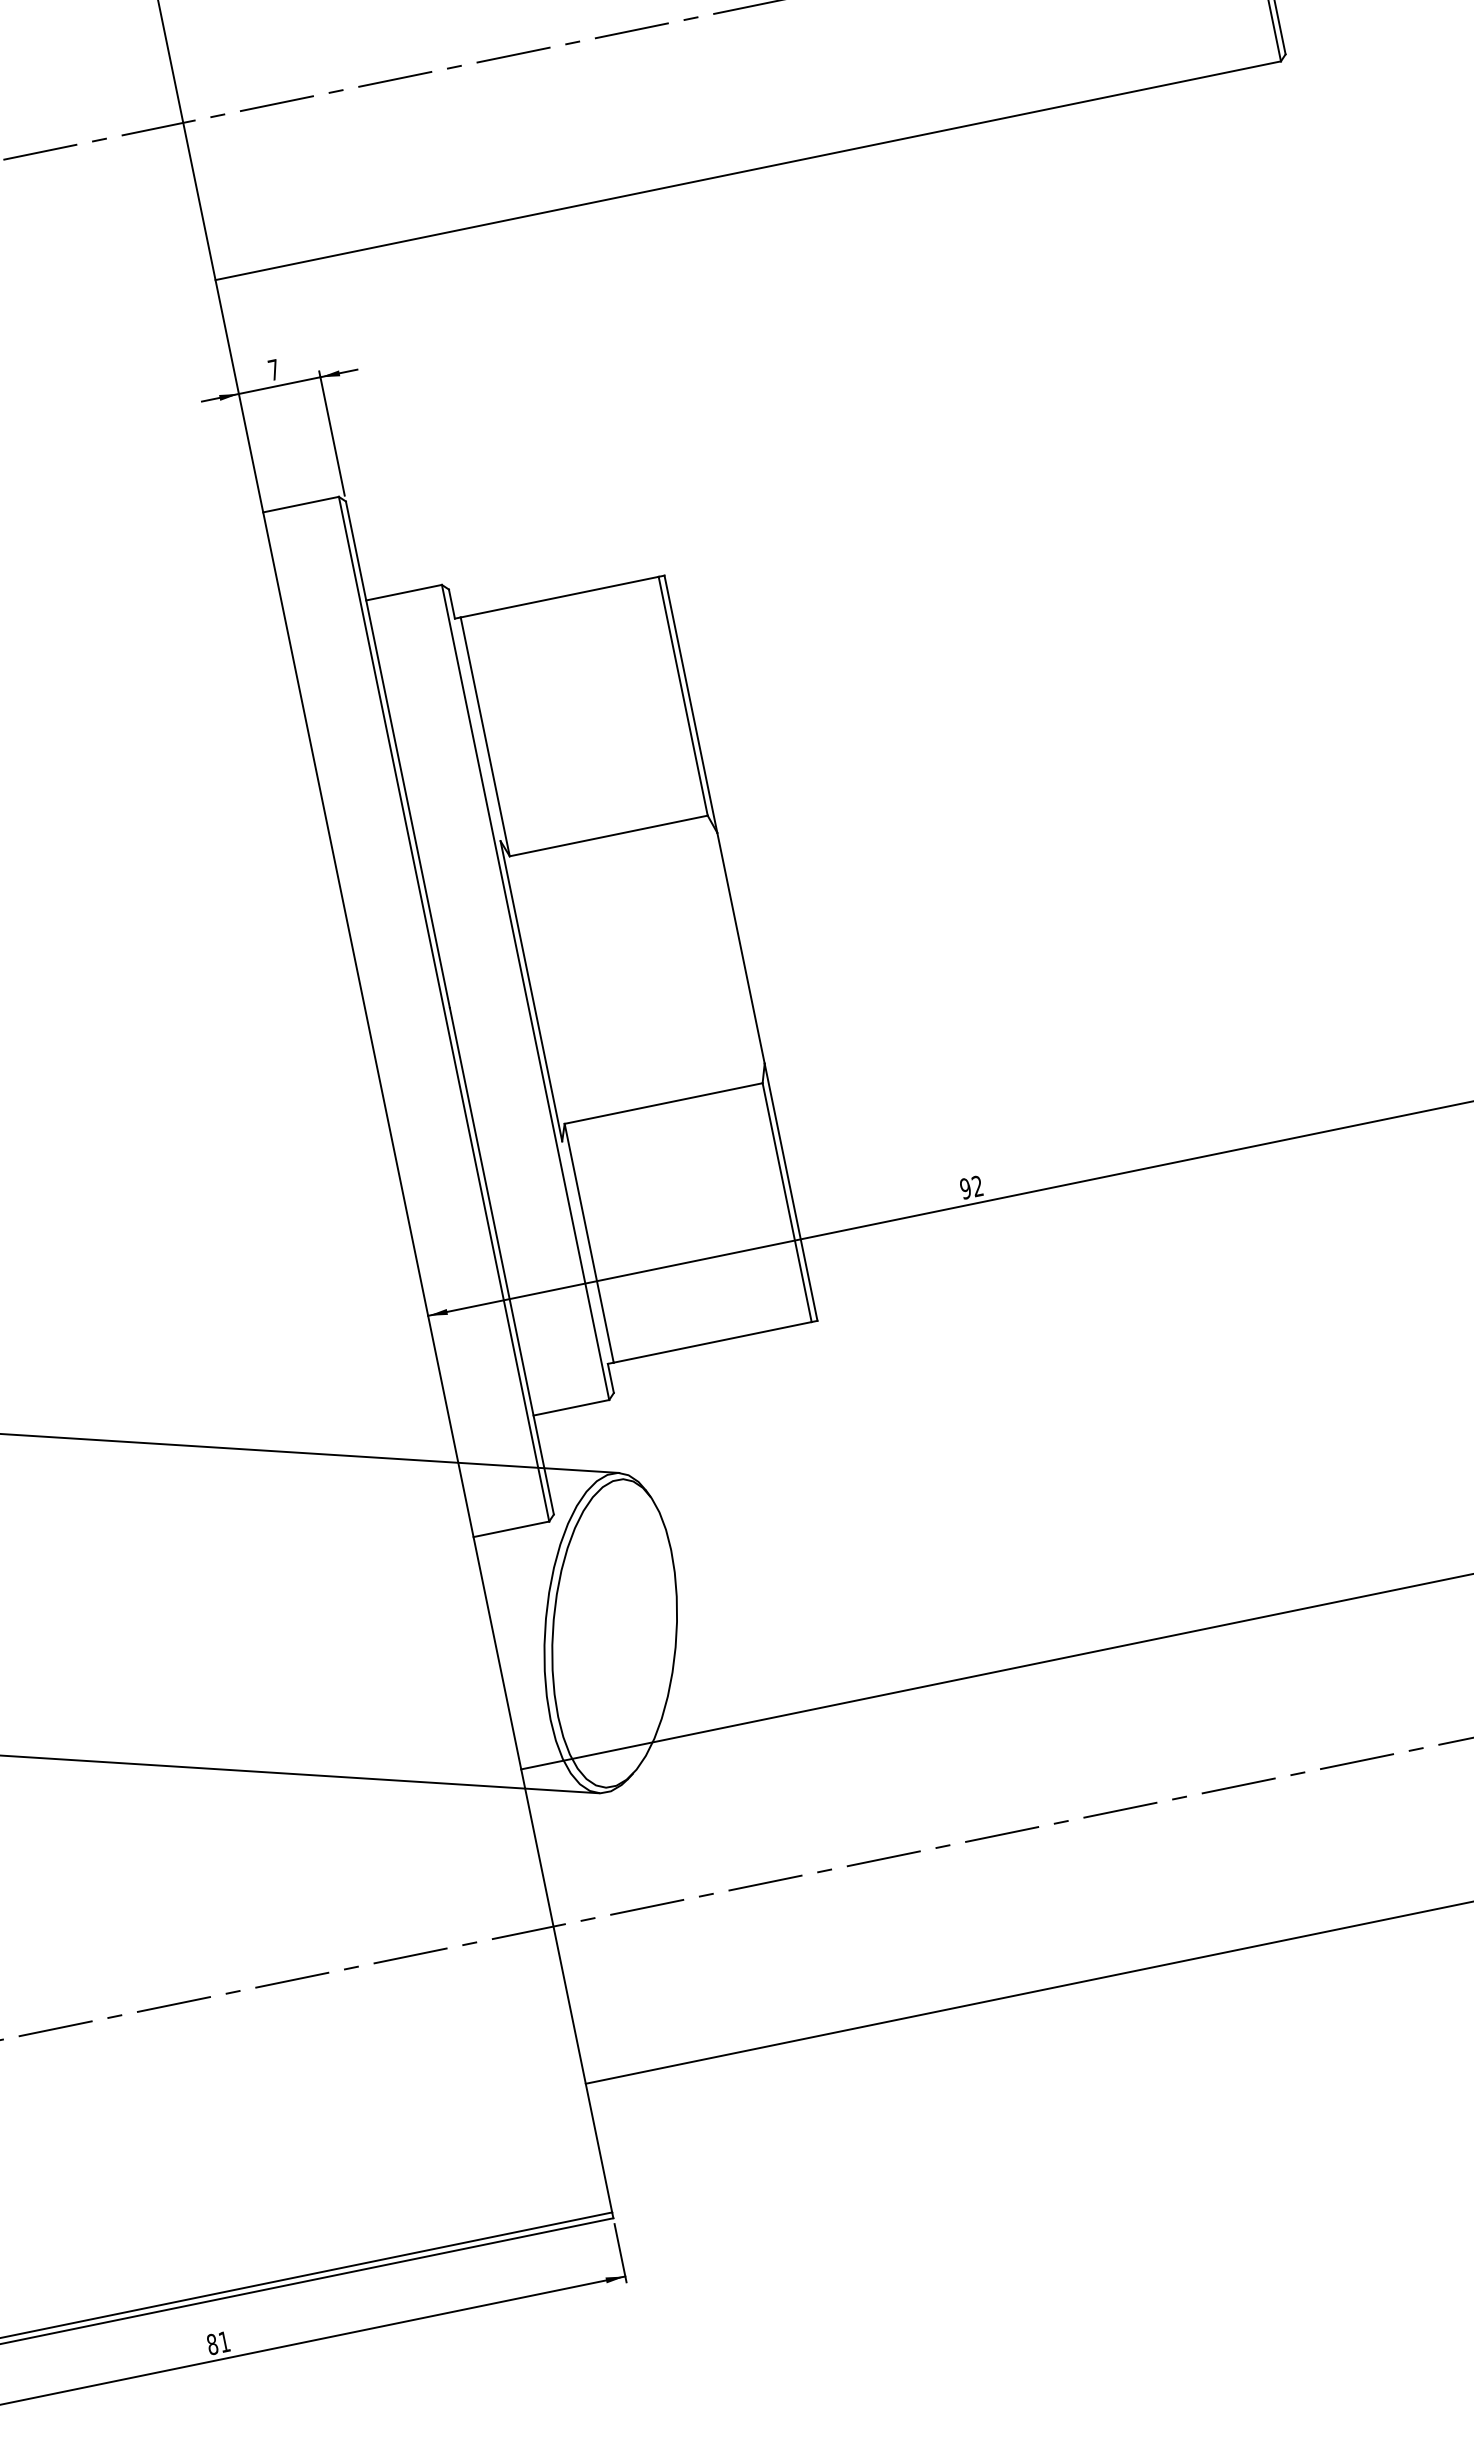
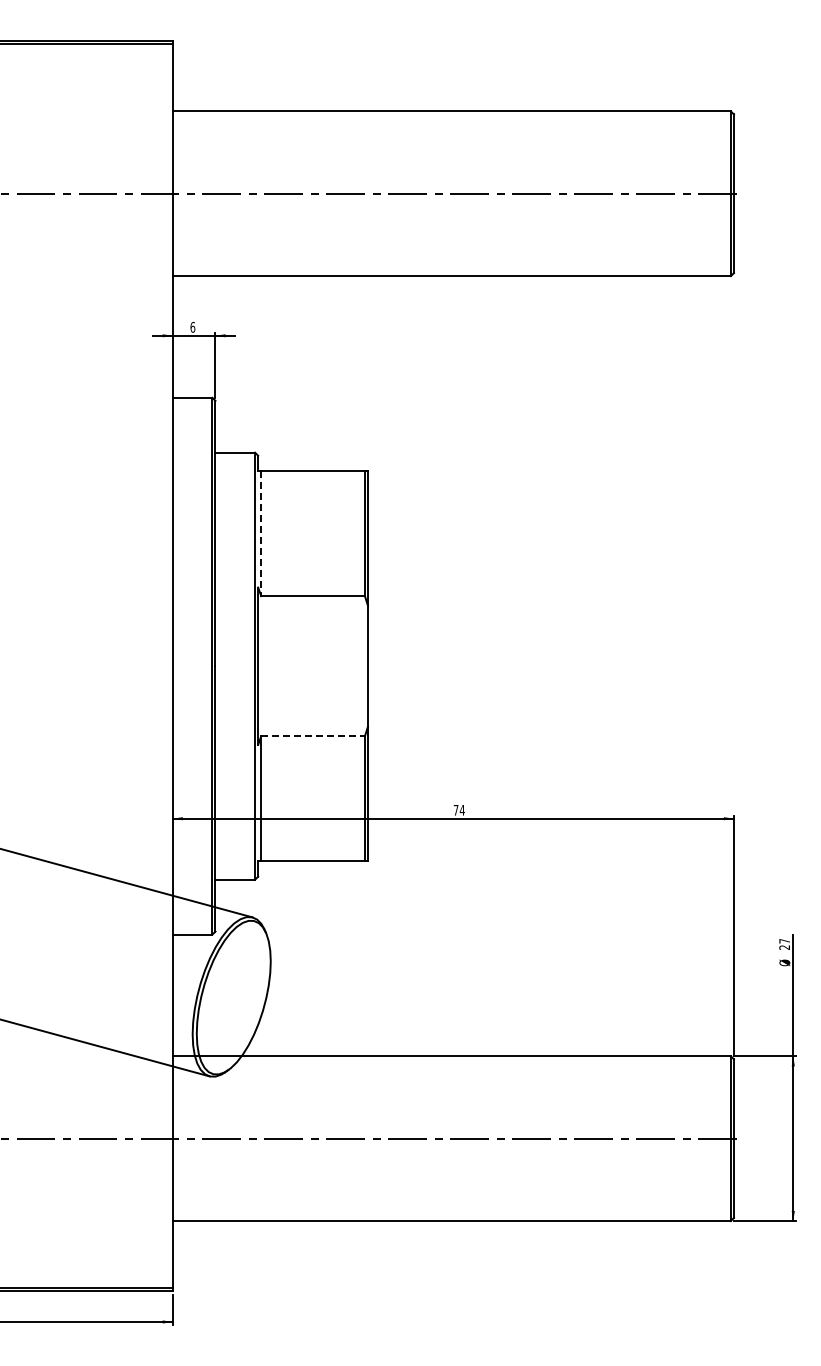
text: (272, 368) -> (192, 326), 7 -> 6
line: (485, 736) -> (261, 533), solid -> dashed
line: (664, 1103) -> (313, 736), solid -> dashed
text: (969, 1186) -> (458, 809), 92 -> 74

